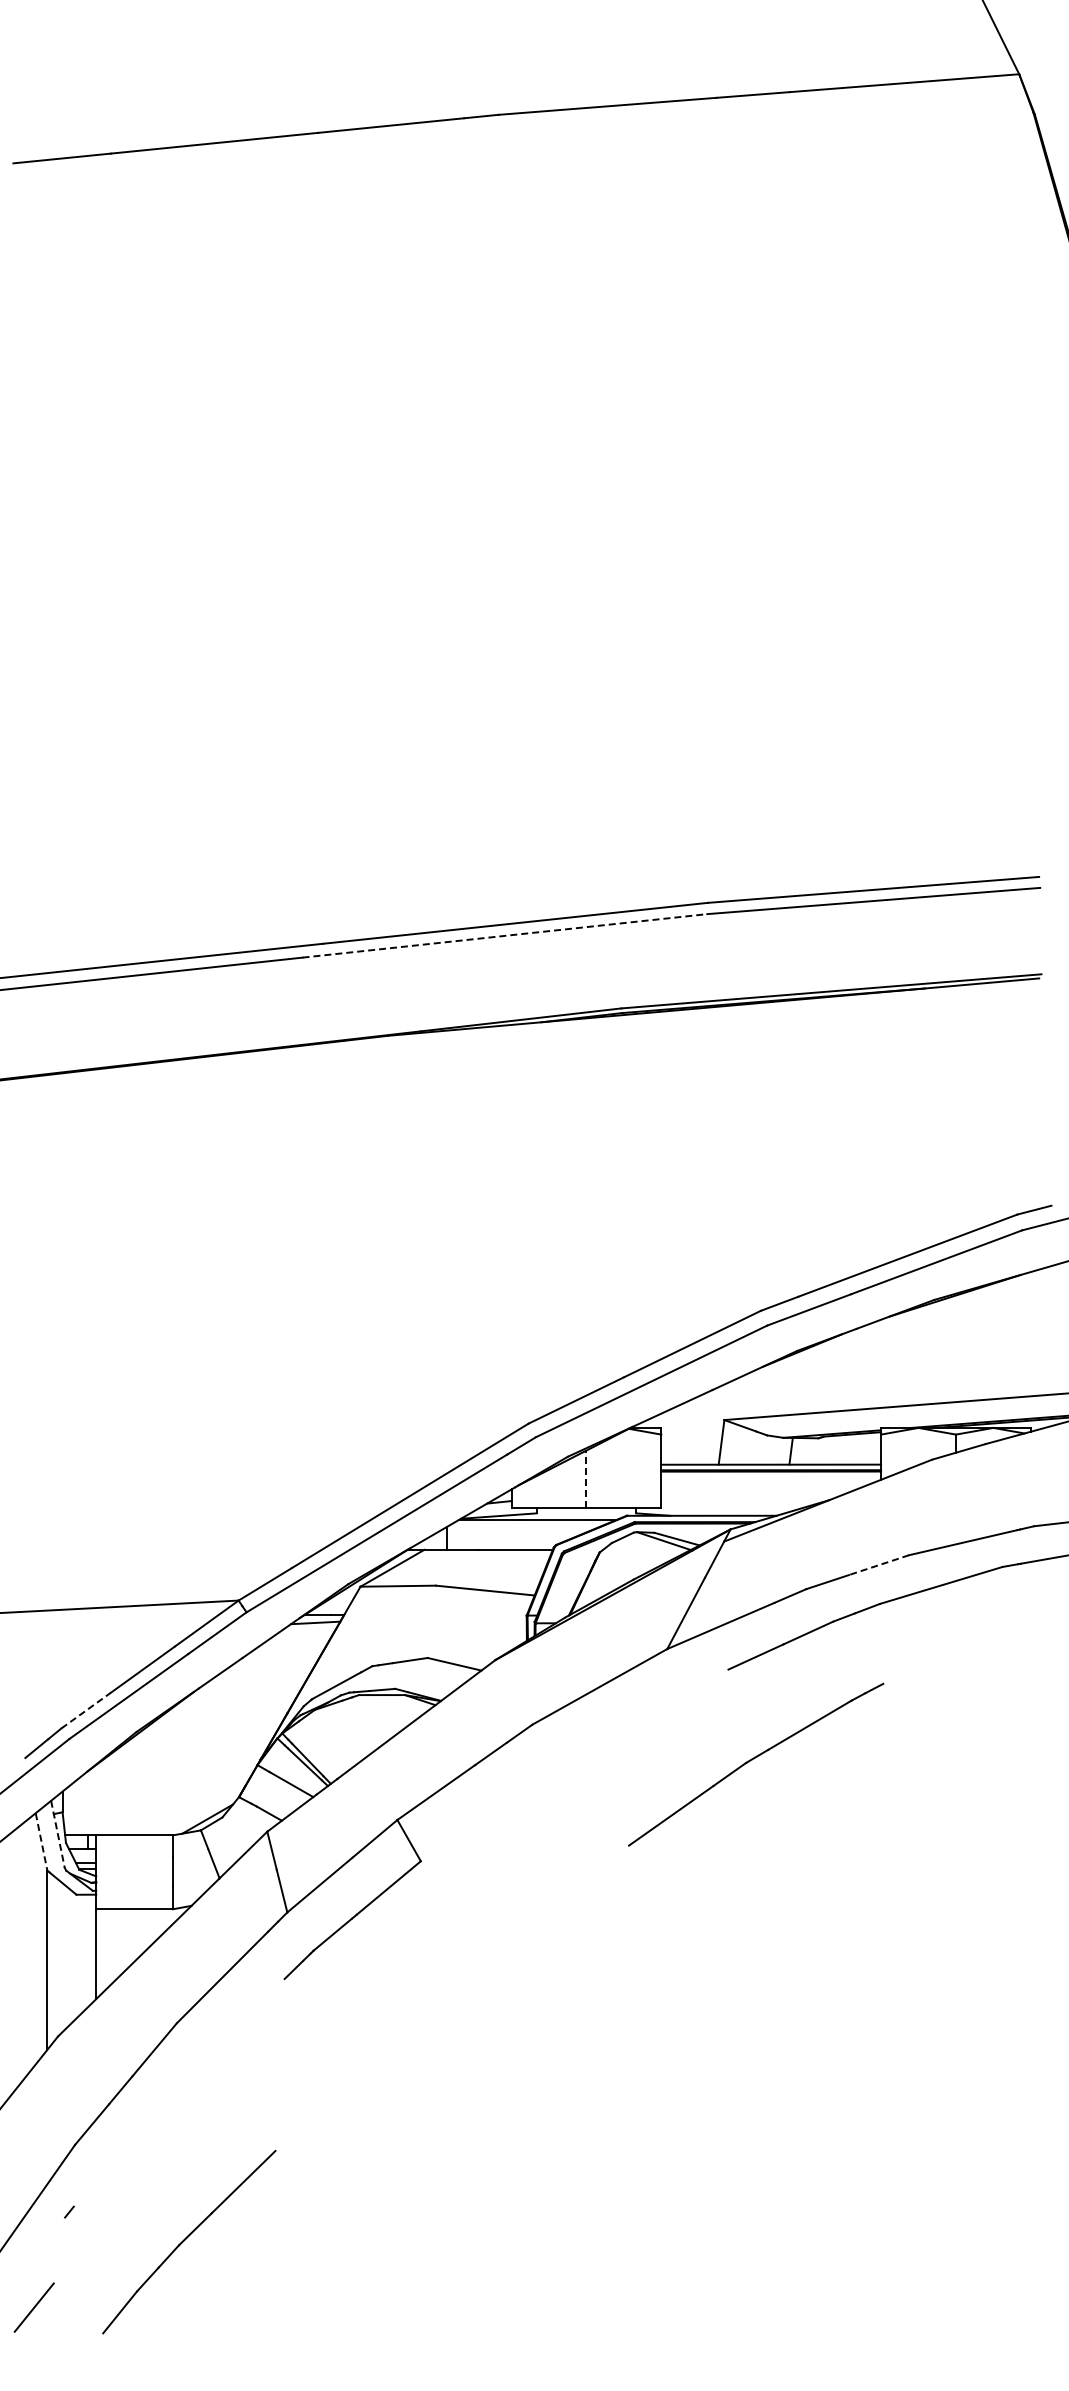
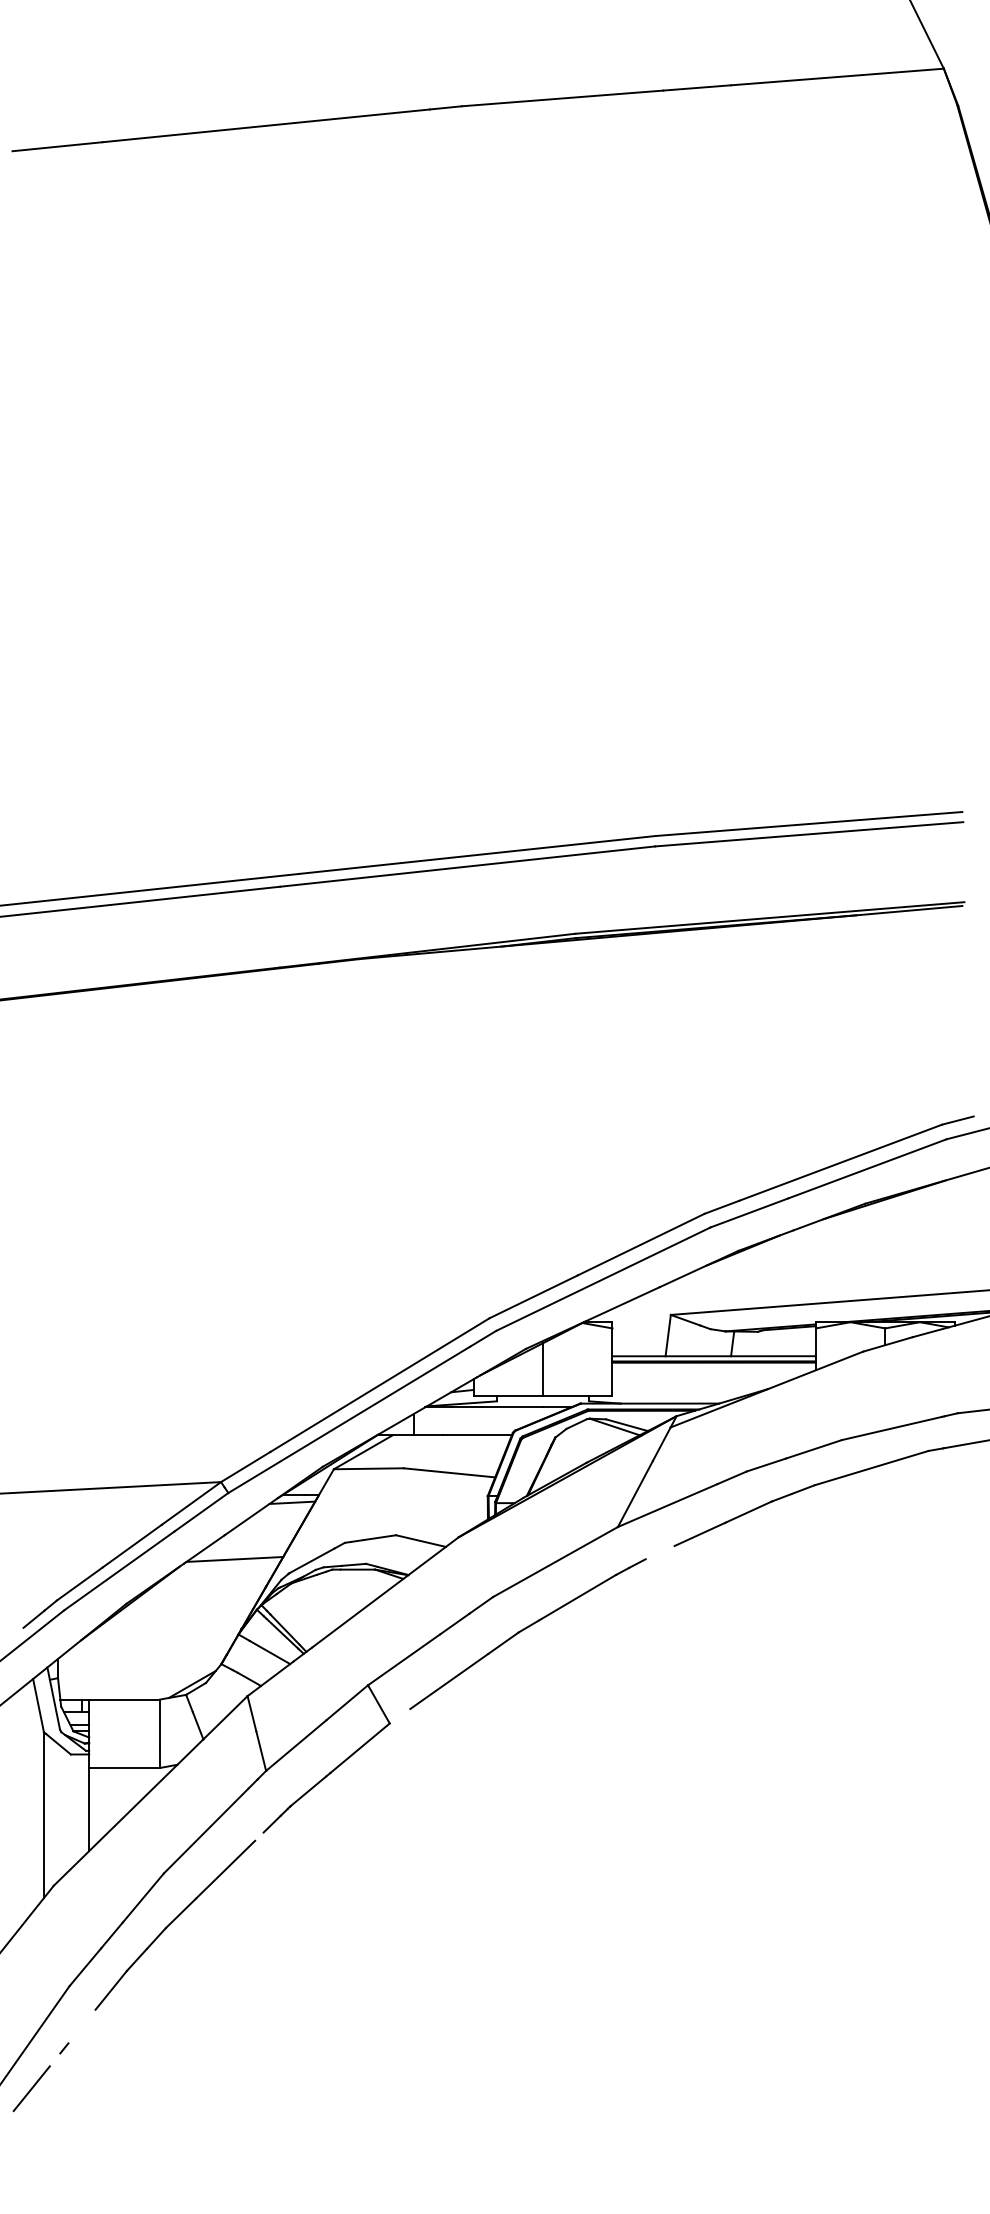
line: (504, 935) -> (467, 866), dashed -> solid
line: (586, 1479) -> (543, 1369), dashed -> solid
line: (879, 1565) -> (814, 1449), dashed -> solid
line: (253, 1683) -> (234, 1558), added
line: (86, 1710) -> (80, 1583), dashed -> solid
part: (756, 1764) -> (528, 1633), moved
line: (58, 1834) -> (54, 1698), dashed -> solid
line: (41, 1842) -> (38, 1706), dashed -> solid
part: (189, 2241) -> (175, 1924), moved
line: (33, 2307) -> (31, 2088), moved

